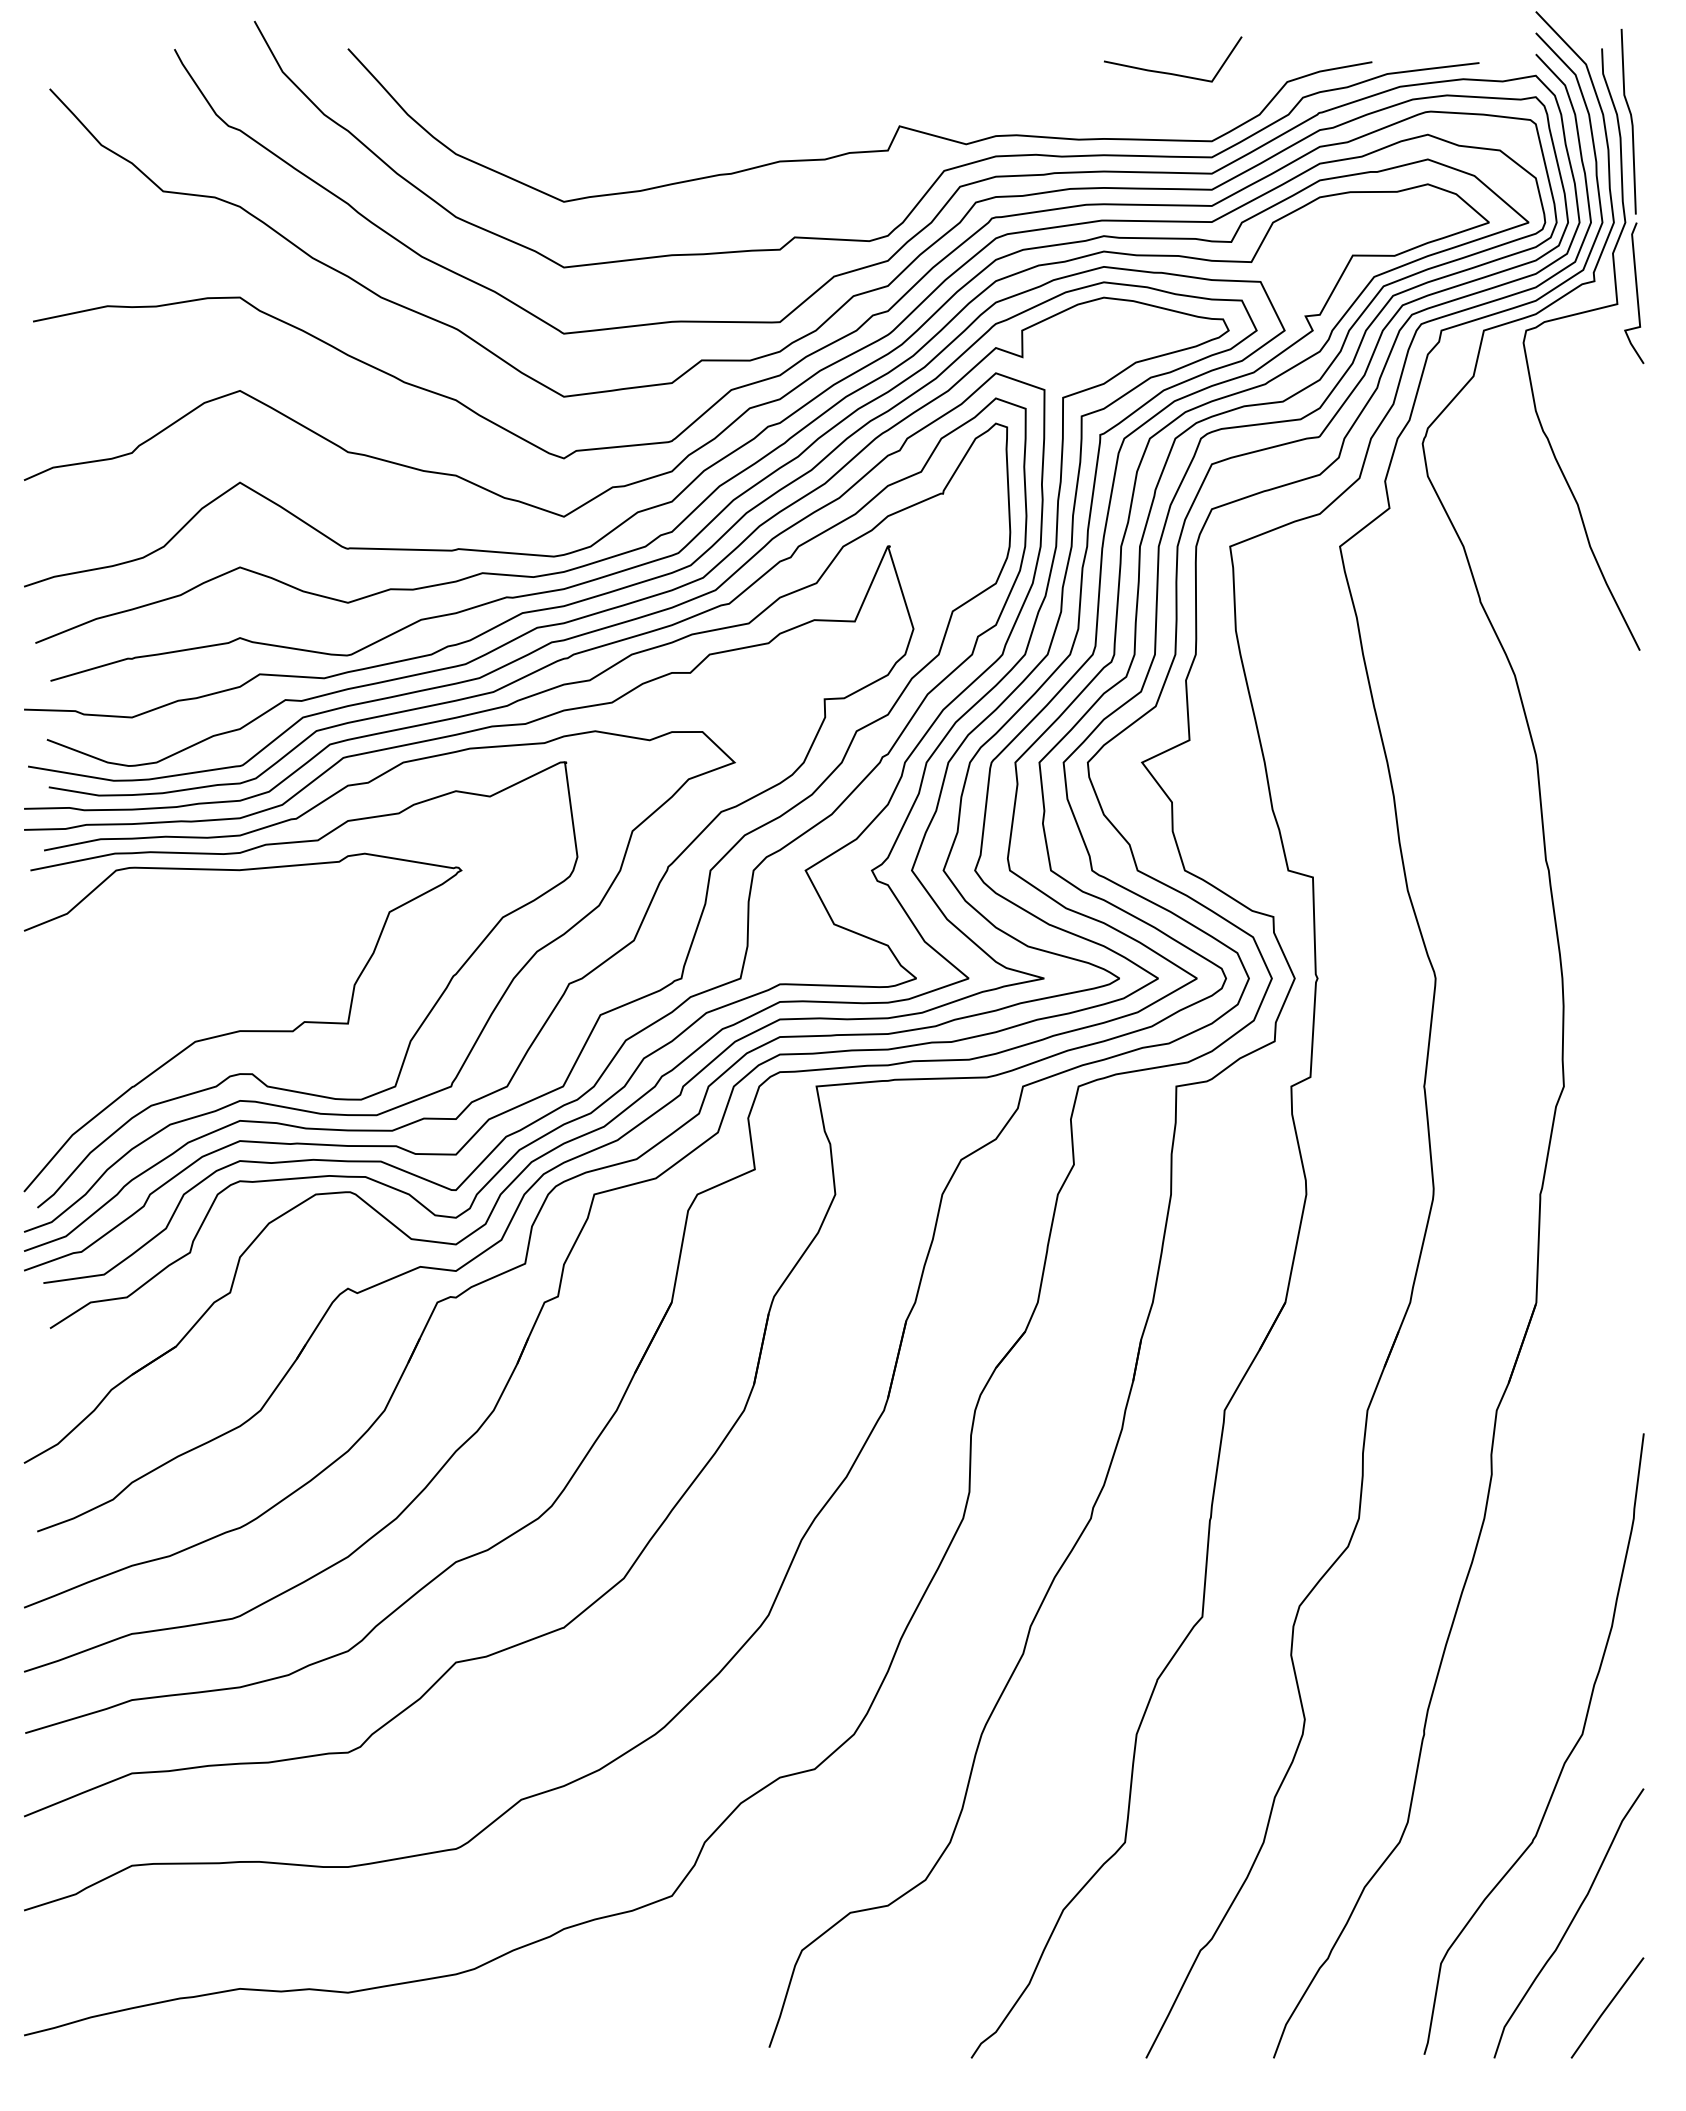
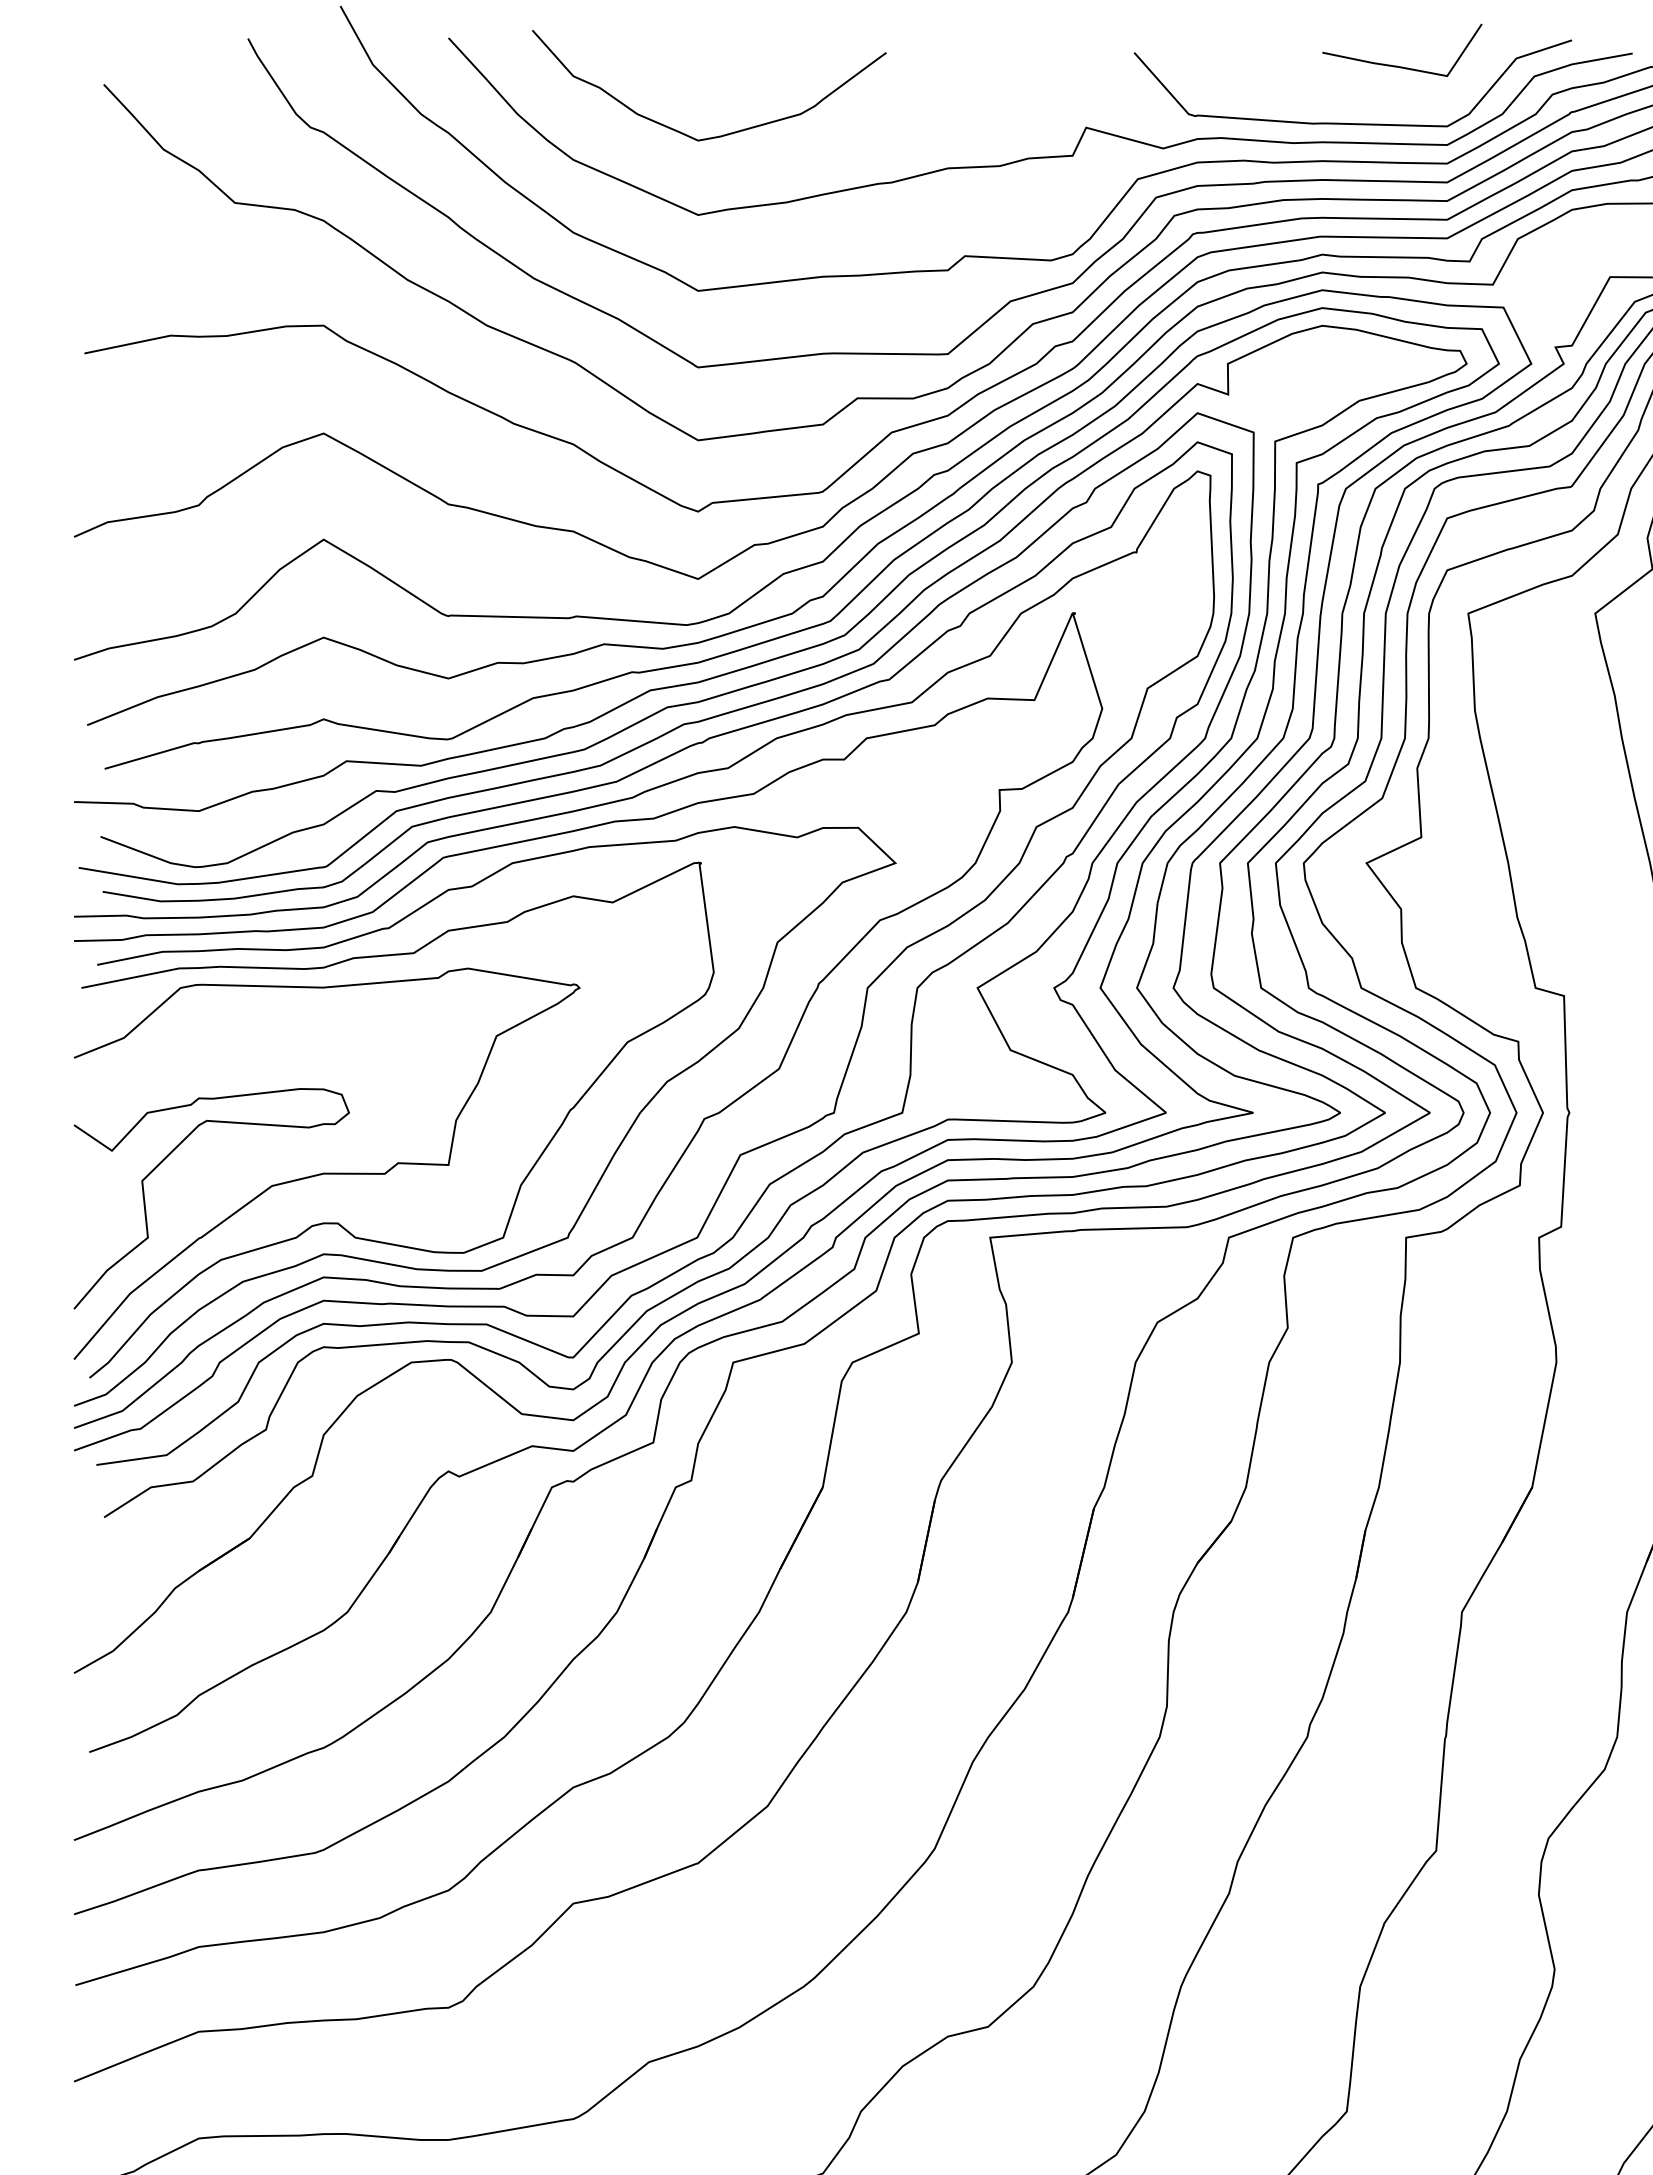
curve: (1129, 122) -> (1351, 123), added
curve: (587, 131) -> (725, 133), added
curve: (106, 1015) -> (169, 1155), added

